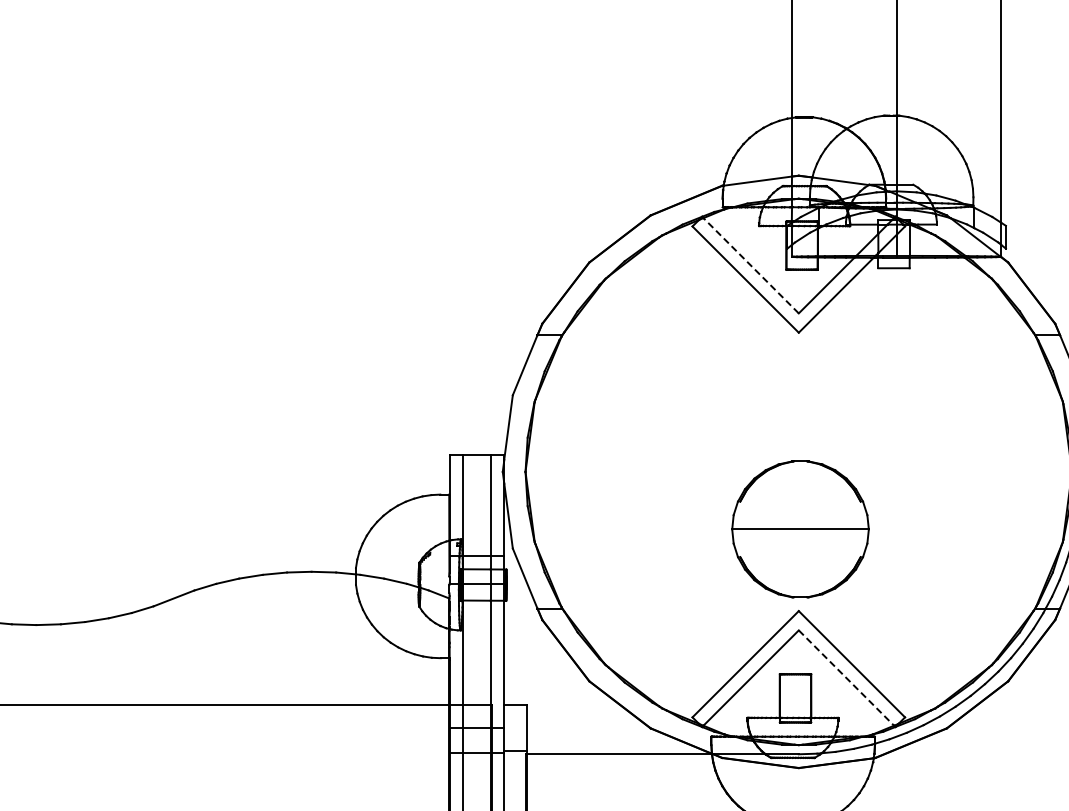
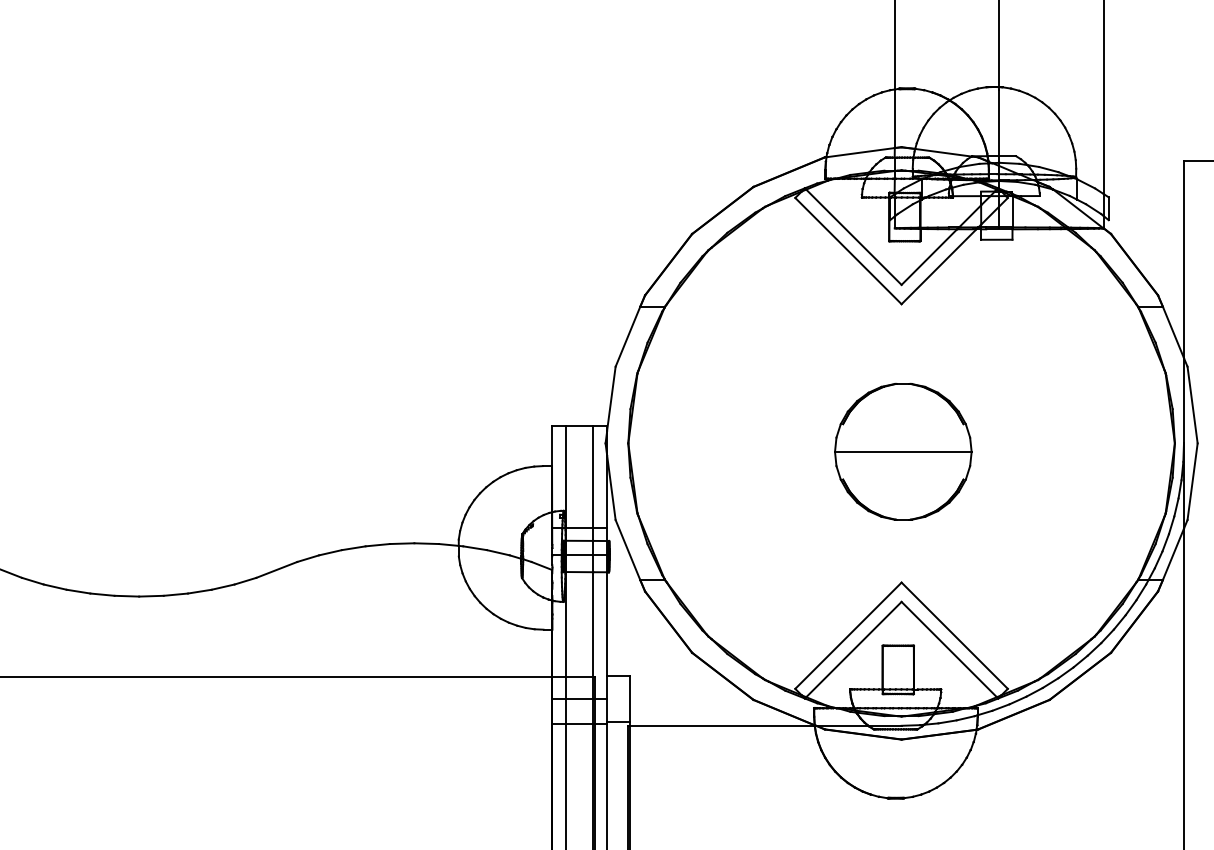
line: (750, 265) -> (853, 236), dashed -> solid
part: (800, 529) -> (903, 451), moved
line: (846, 678) -> (949, 649), dashed -> solid

